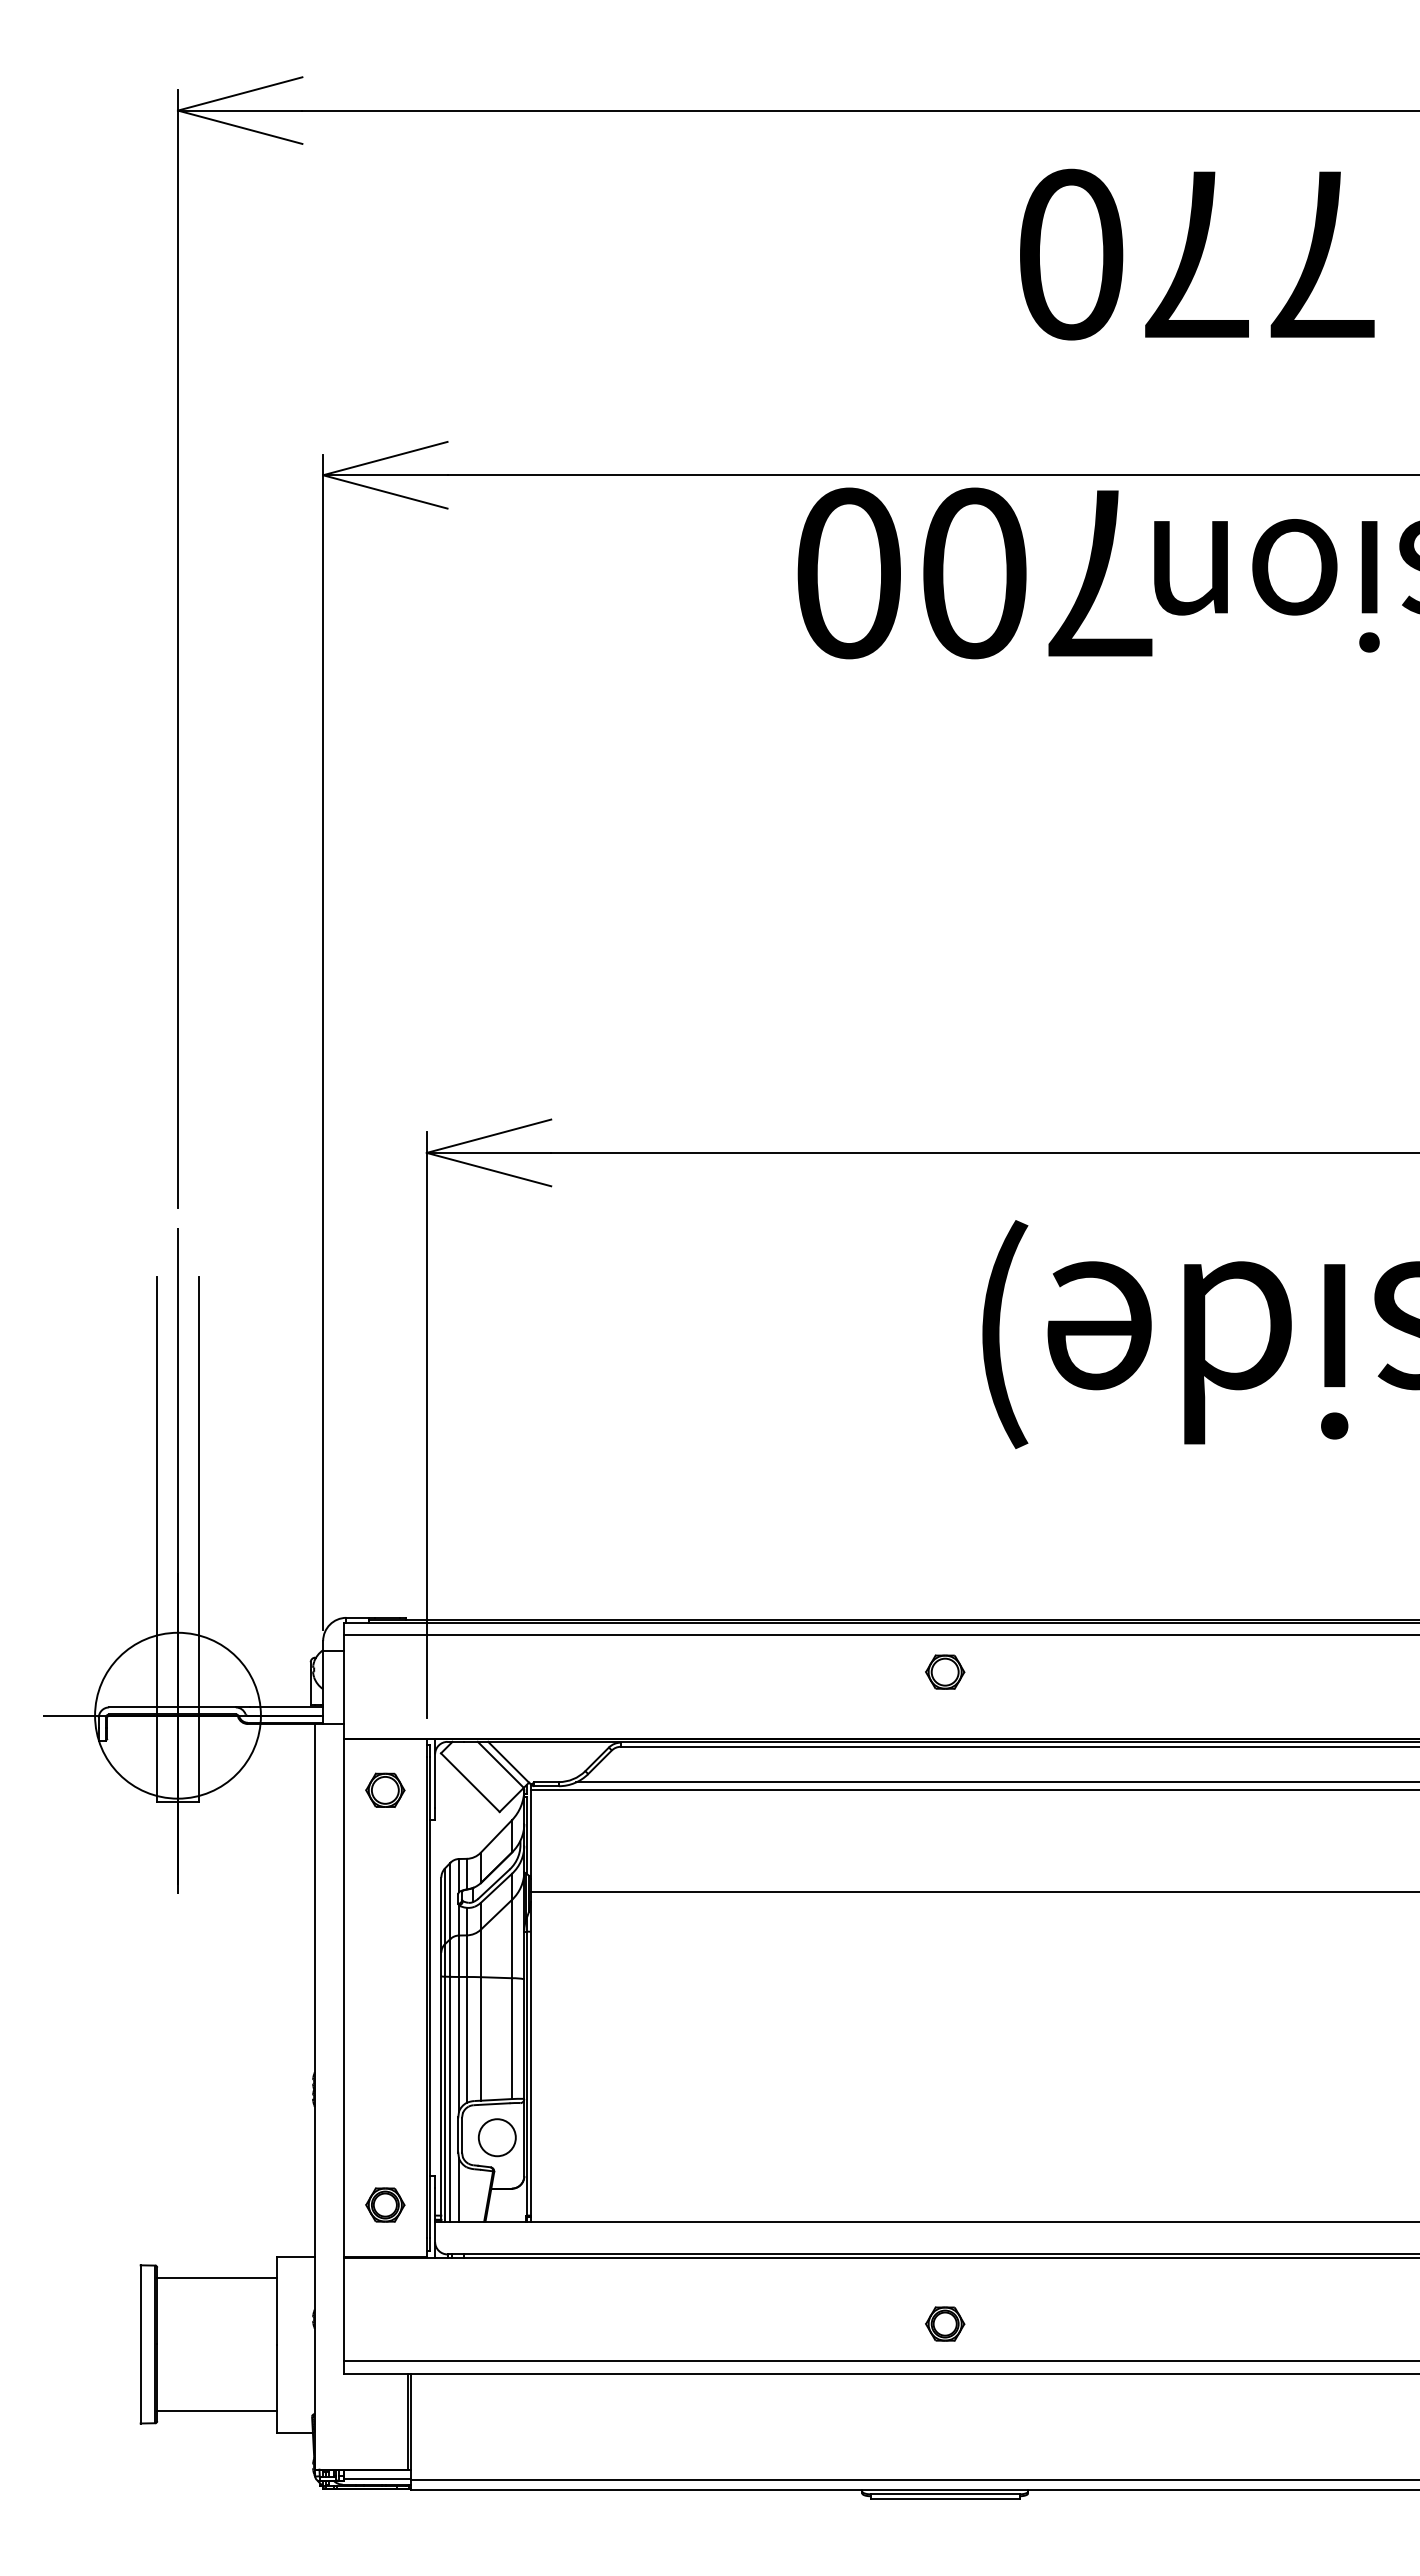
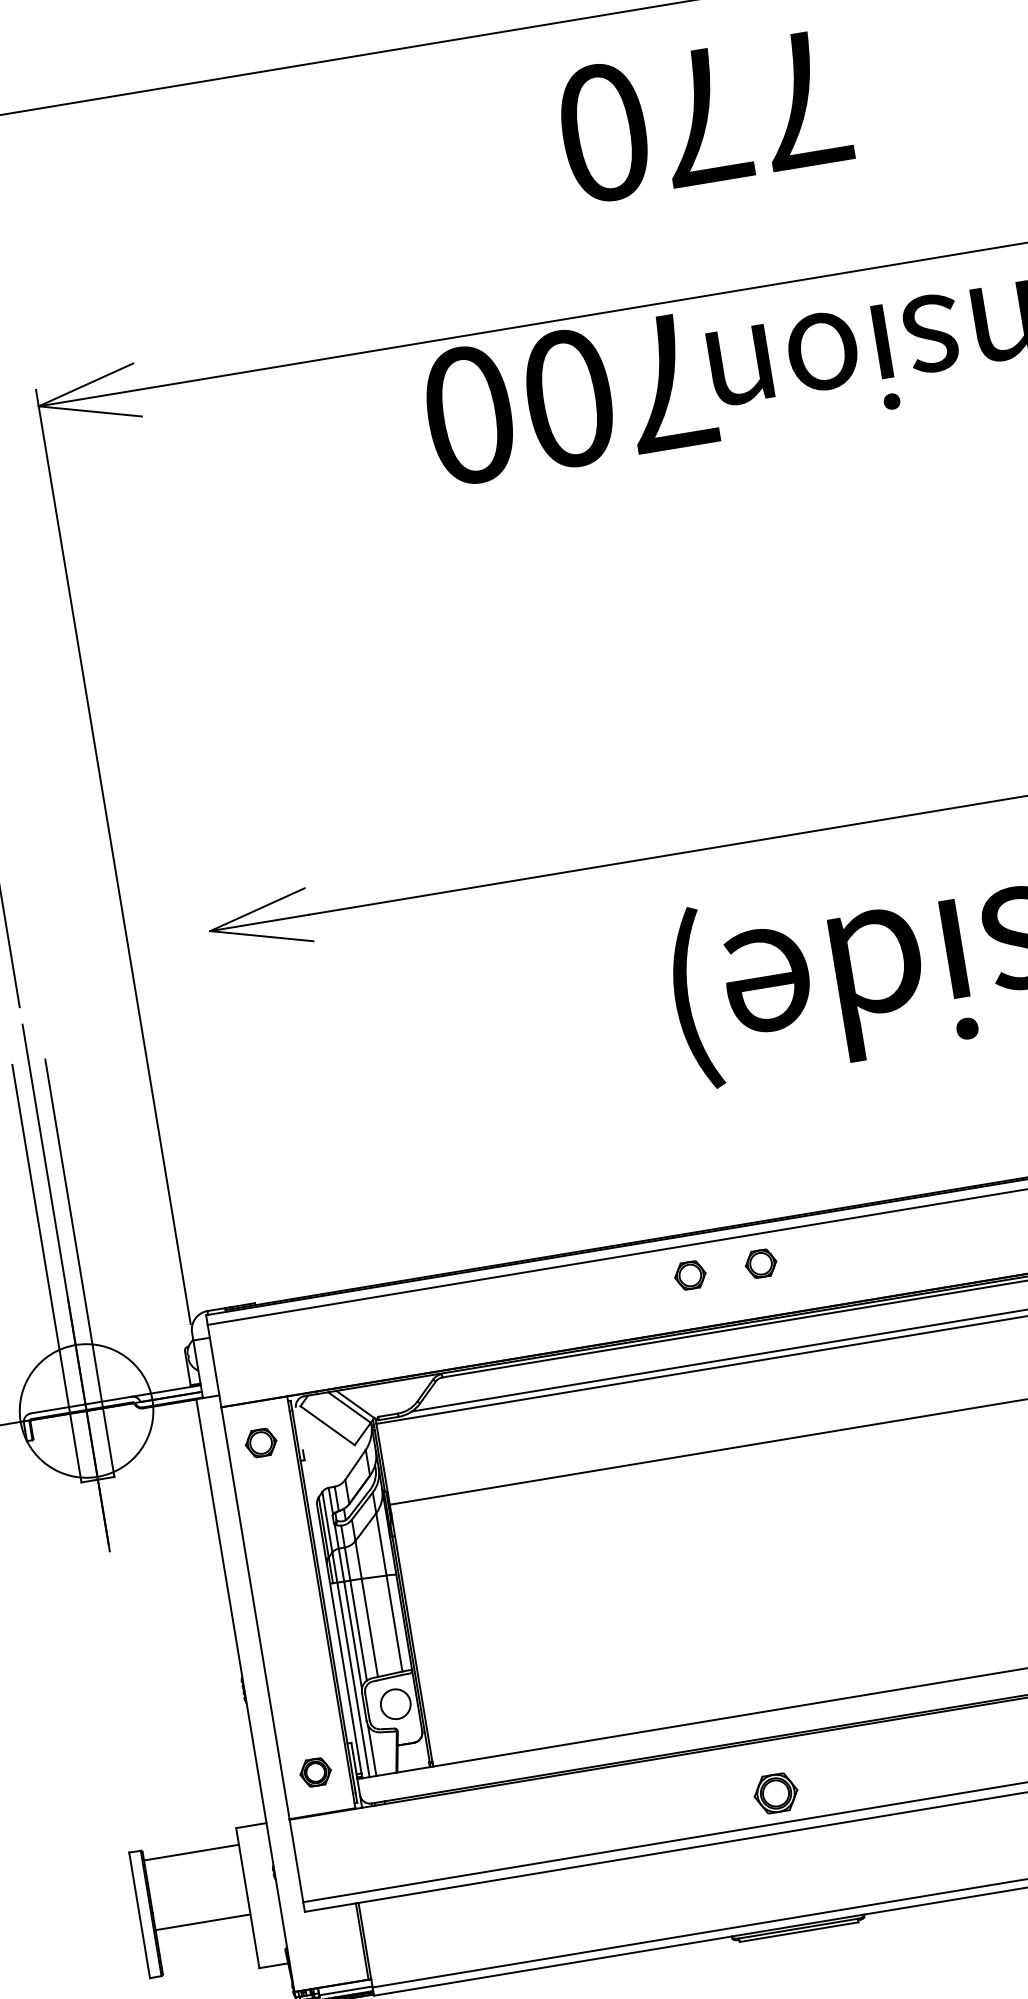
line: (426, 1424) -> (245, 1146), removed
part: (1034, 1671) -> (761, 1263), added
line: (435, 1772) -> (298, 1422), removed
line: (444, 2098) -> (348, 1680), removed
part: (945, 2323) -> (776, 1792), size x1.4
line: (216, 2410) -> (202, 1922), moved

